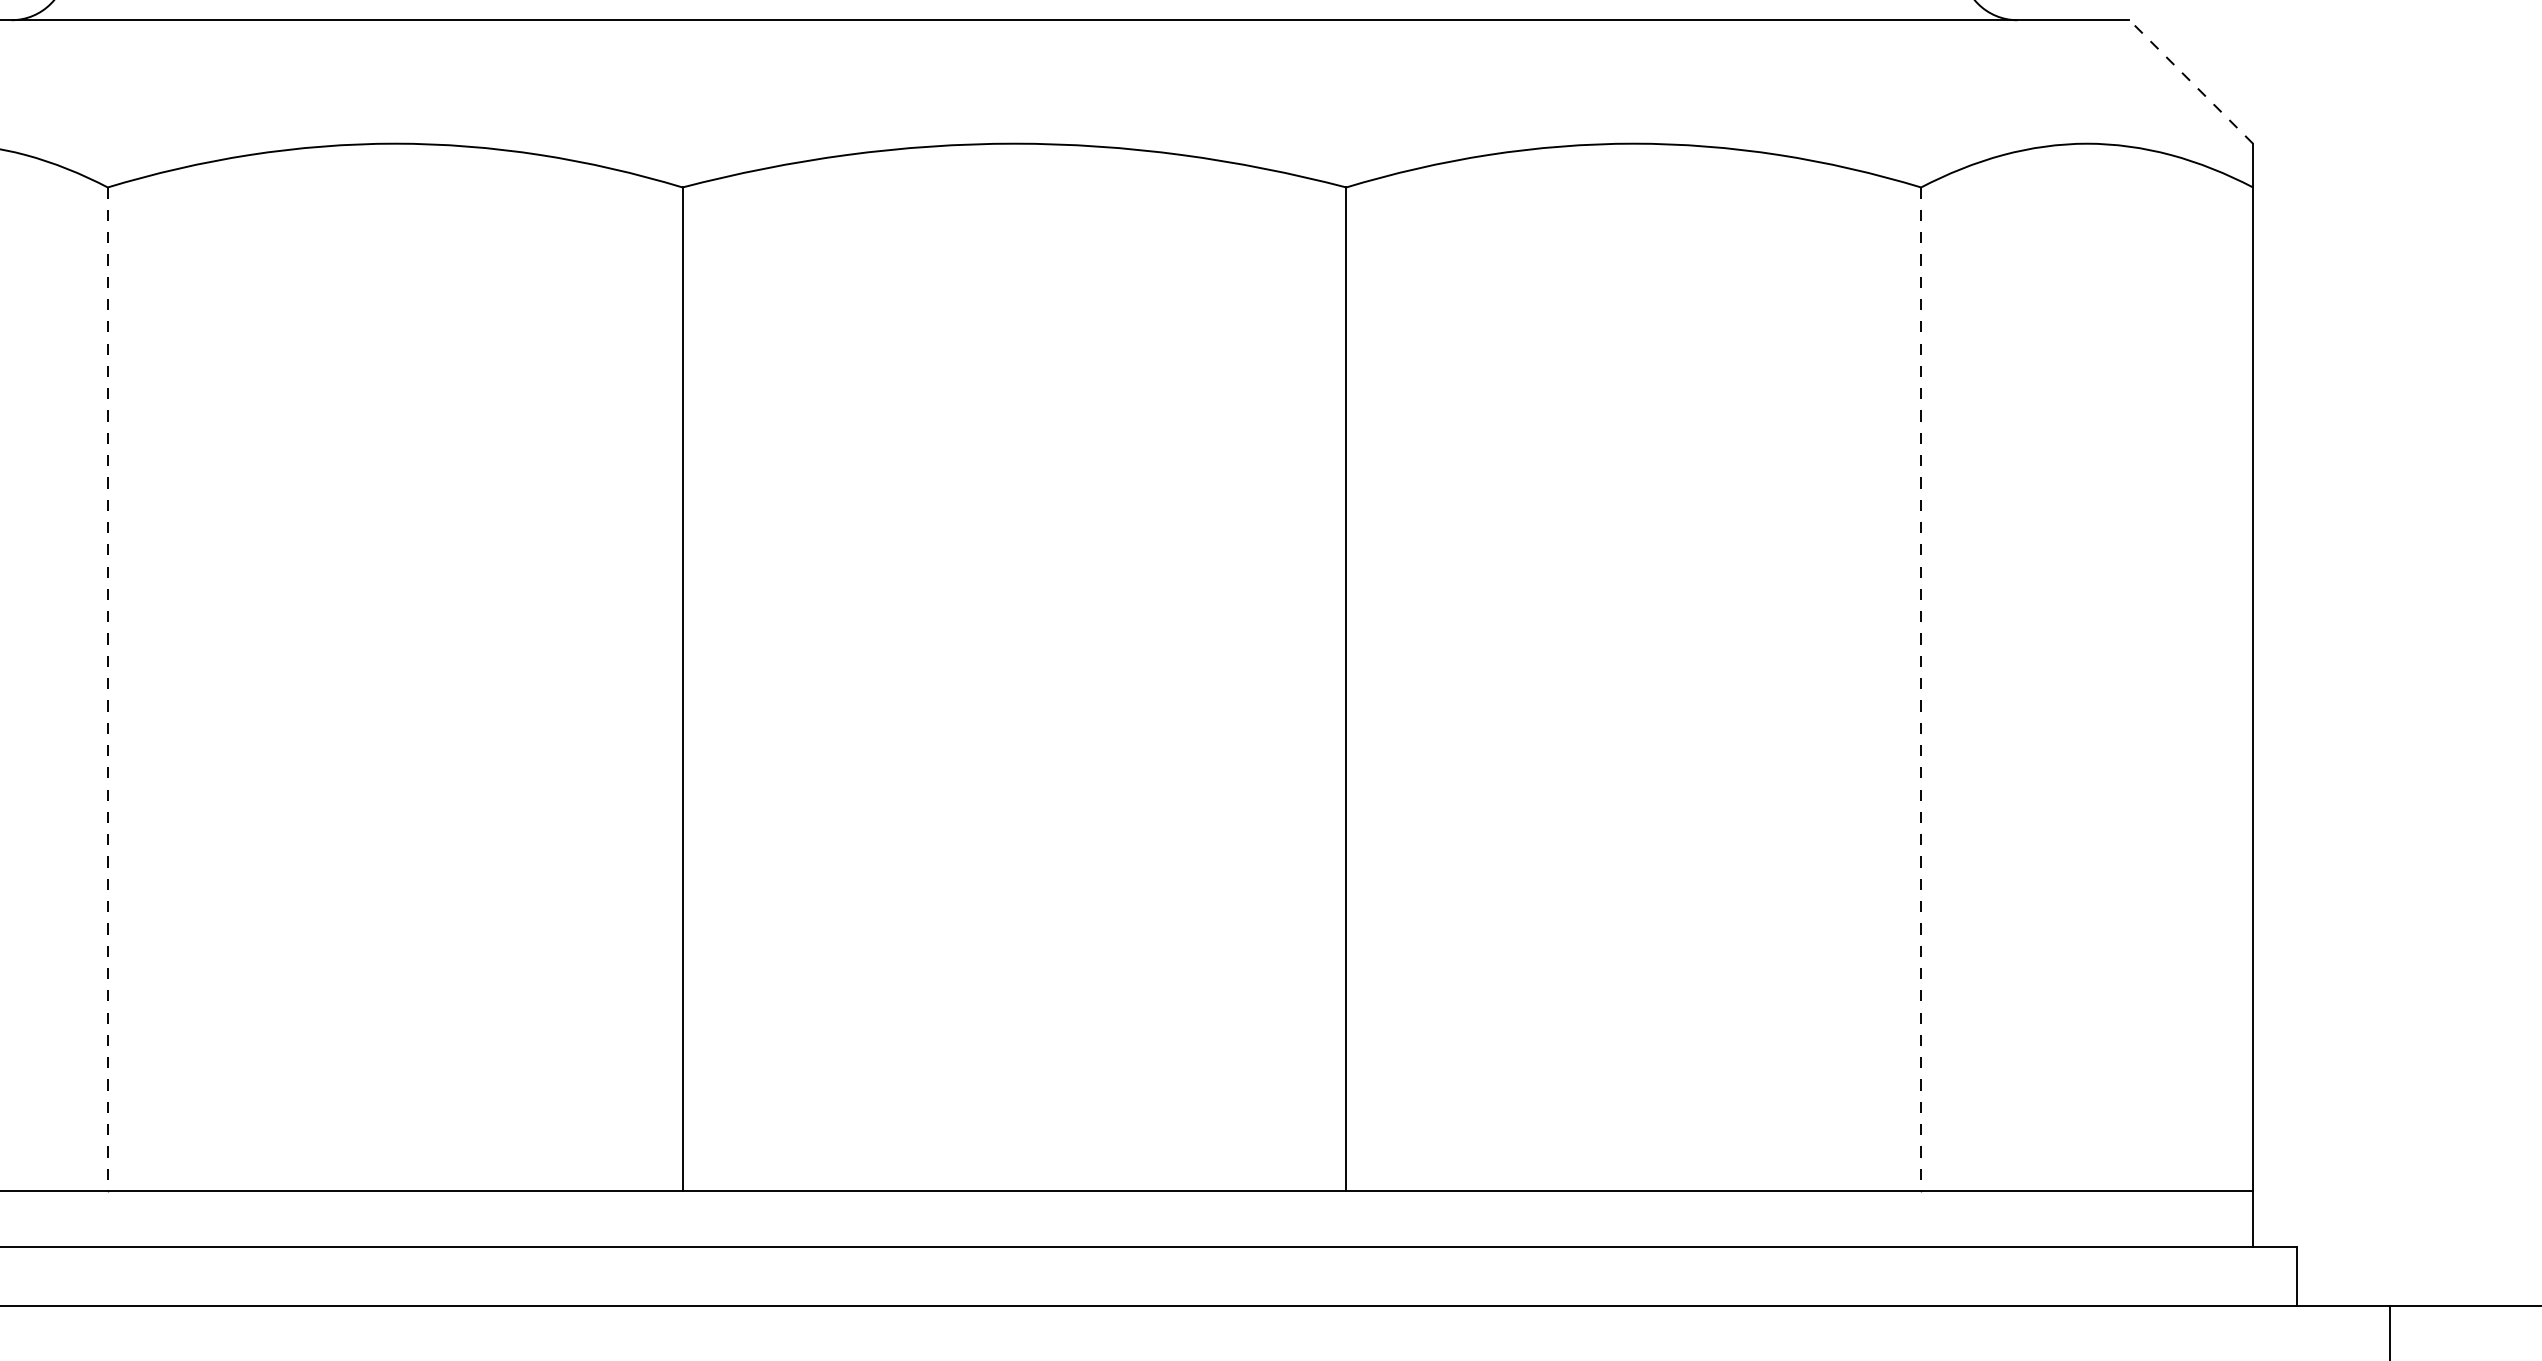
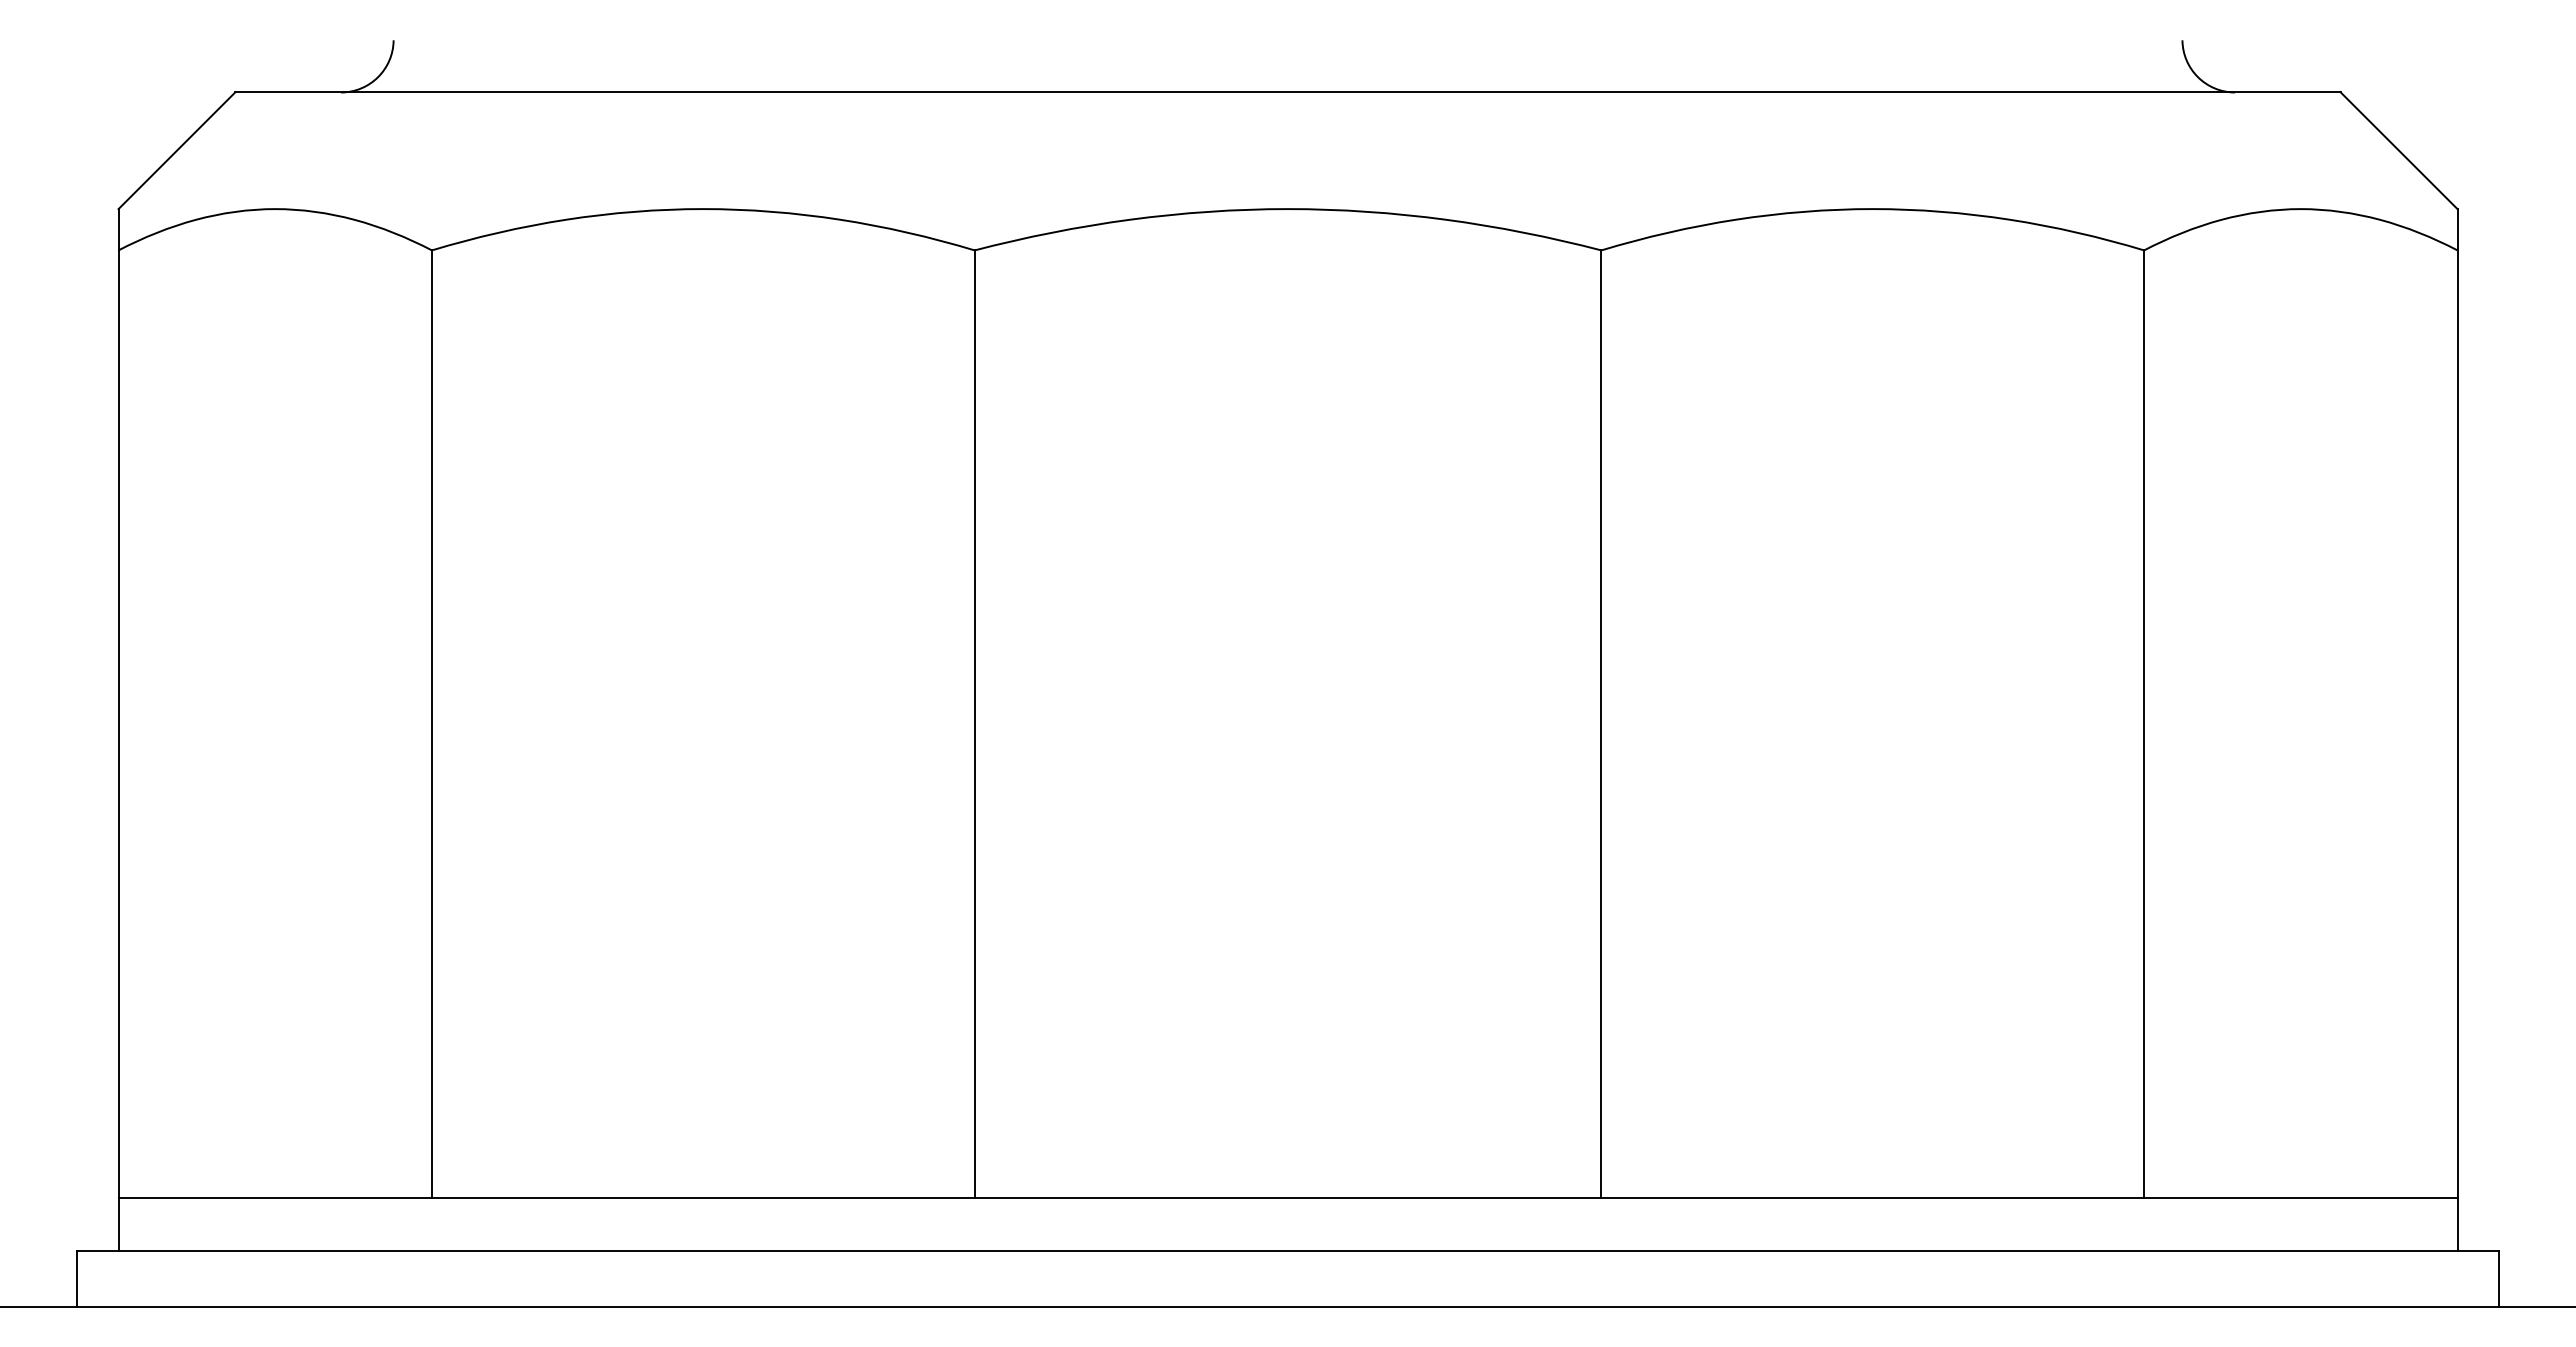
line: (2191, 81) -> (2399, 150), dashed -> solid
line: (107, 689) -> (431, 724), dashed -> solid
line: (1921, 689) -> (2144, 724), dashed -> solid

